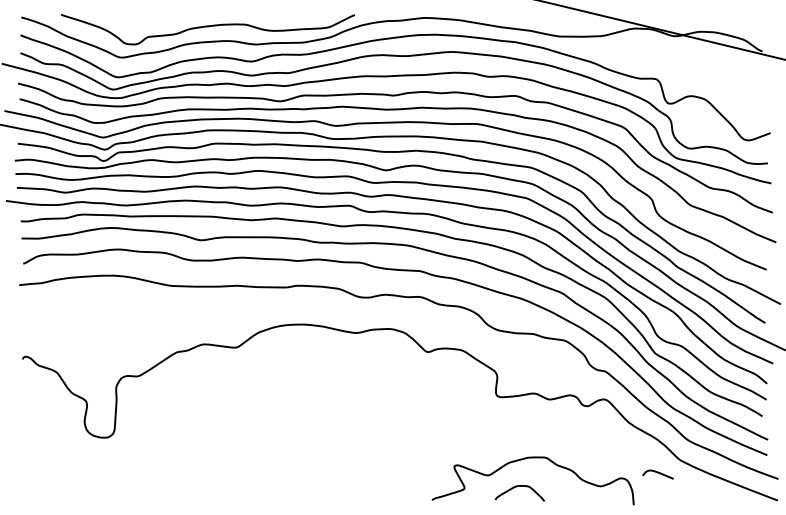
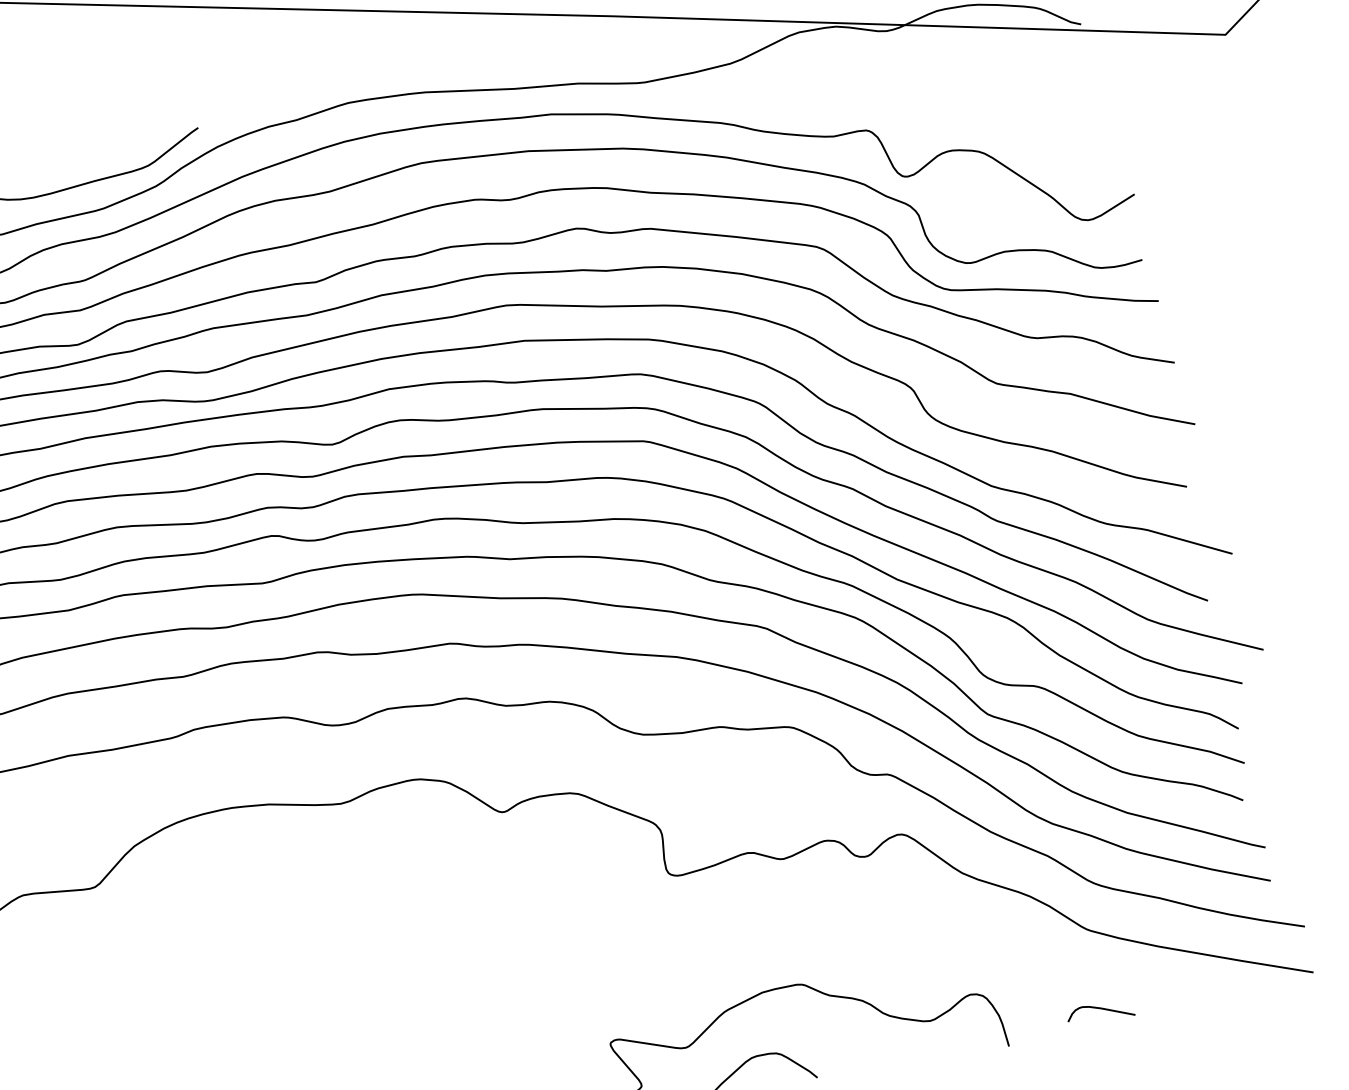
curve: (657, 473) -> (1098, 1010), moved

